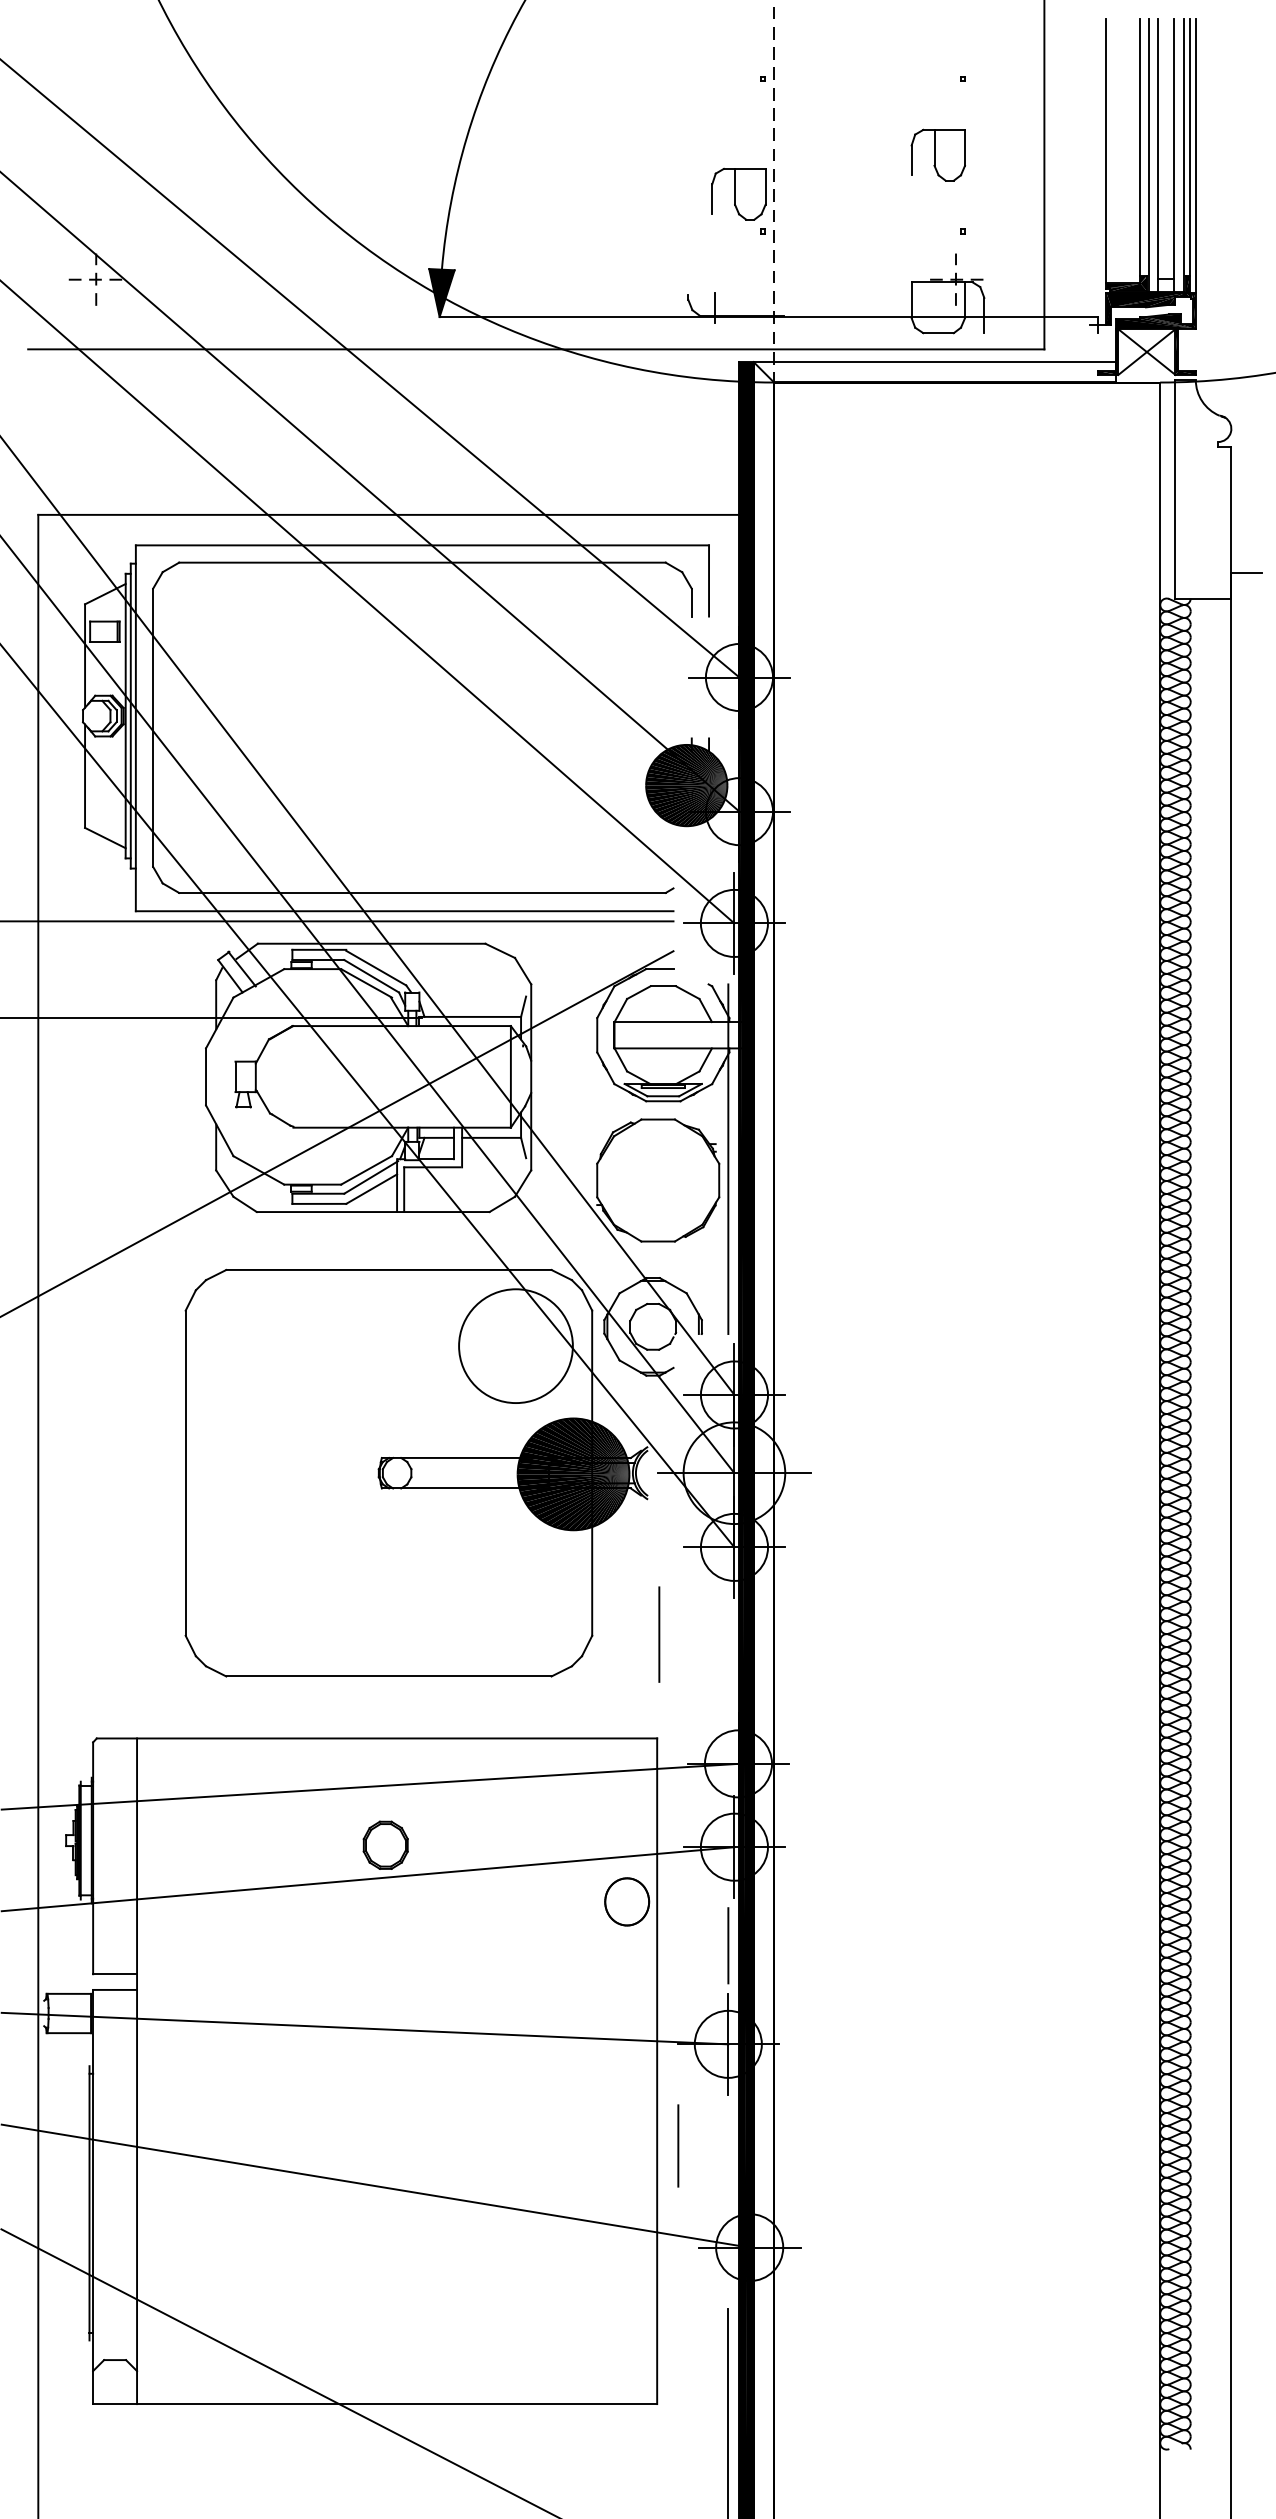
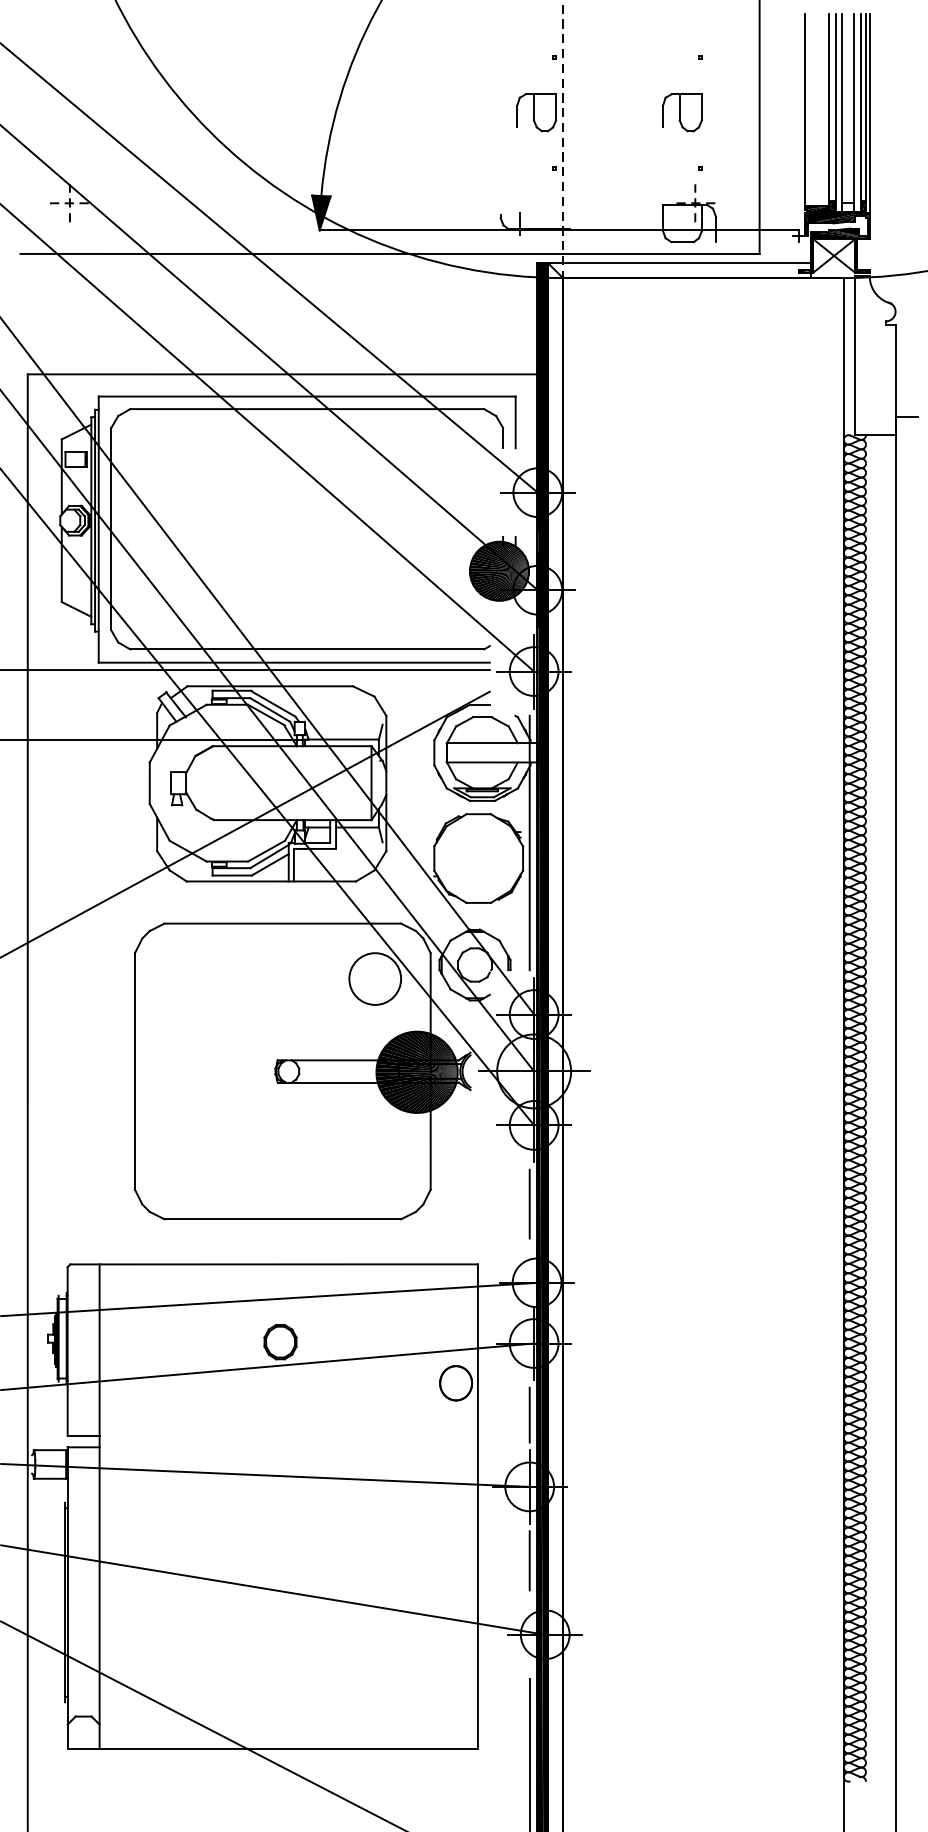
part: (738, 193) -> (536, 112), moved
circle: (515, 1345) -> (374, 978), size x0.62
line: (659, 1634) -> (529, 1204), moved
line: (678, 2145) -> (529, 1560), moved

